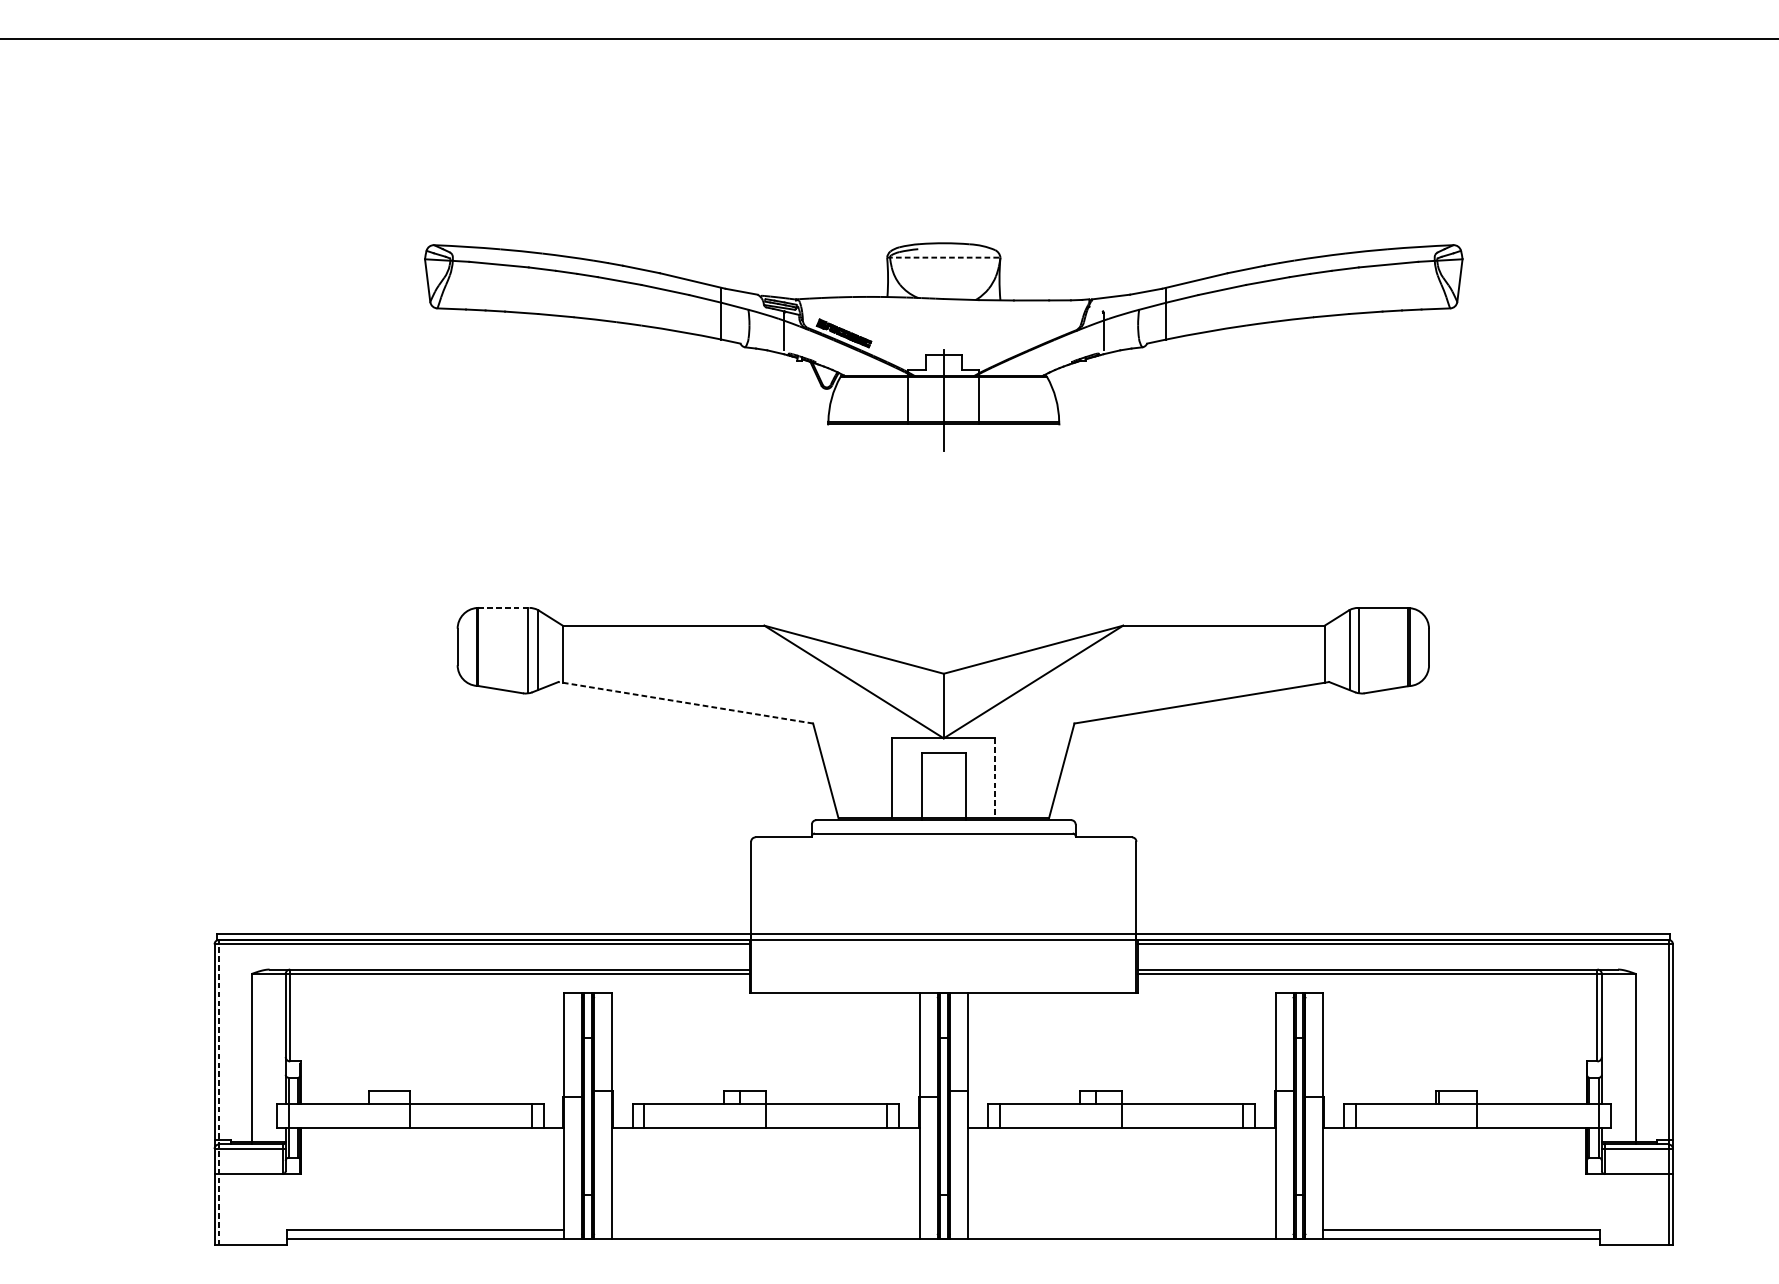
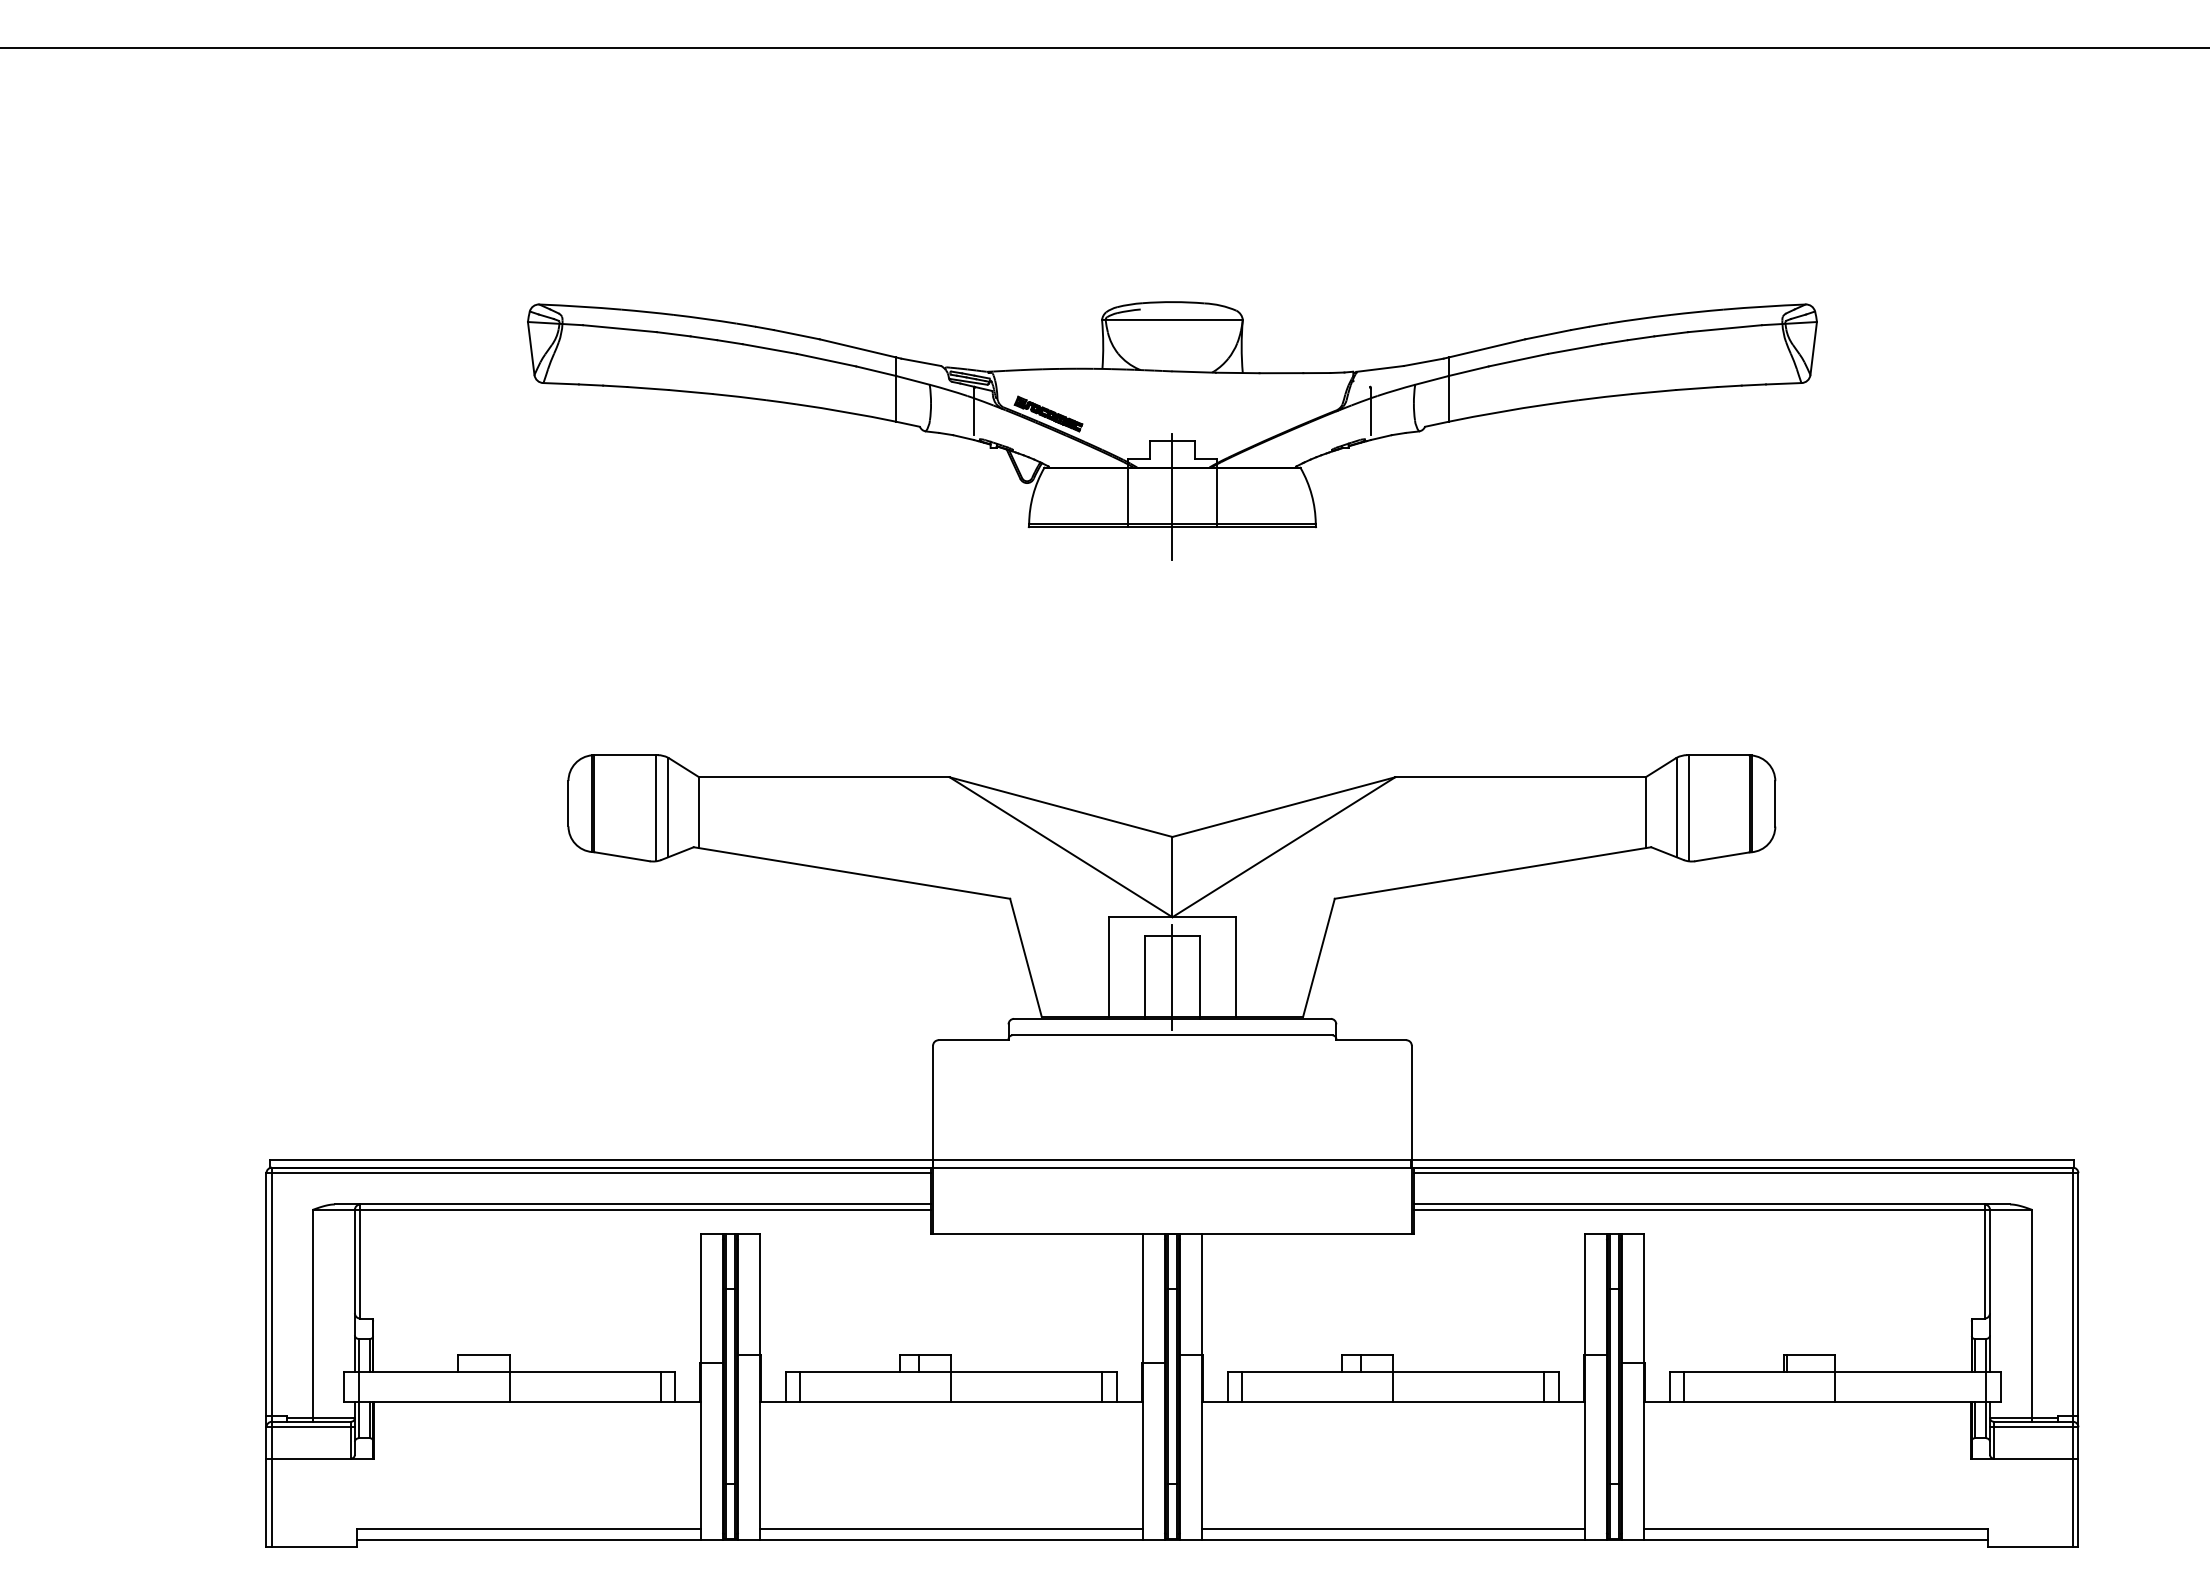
line: (943, 257) -> (1172, 319), dashed -> solid
line: (504, 608) -> (626, 755), dashed -> solid
line: (685, 702) -> (851, 872), dashed -> solid
line: (995, 778) -> (1236, 966), dashed -> solid
line: (943, 786) -> (1172, 976), added
line: (219, 1092) -> (272, 1357), dashed -> solid
line: (765, 1230) -> (950, 1528), added
line: (1120, 1230) -> (1392, 1528), added

